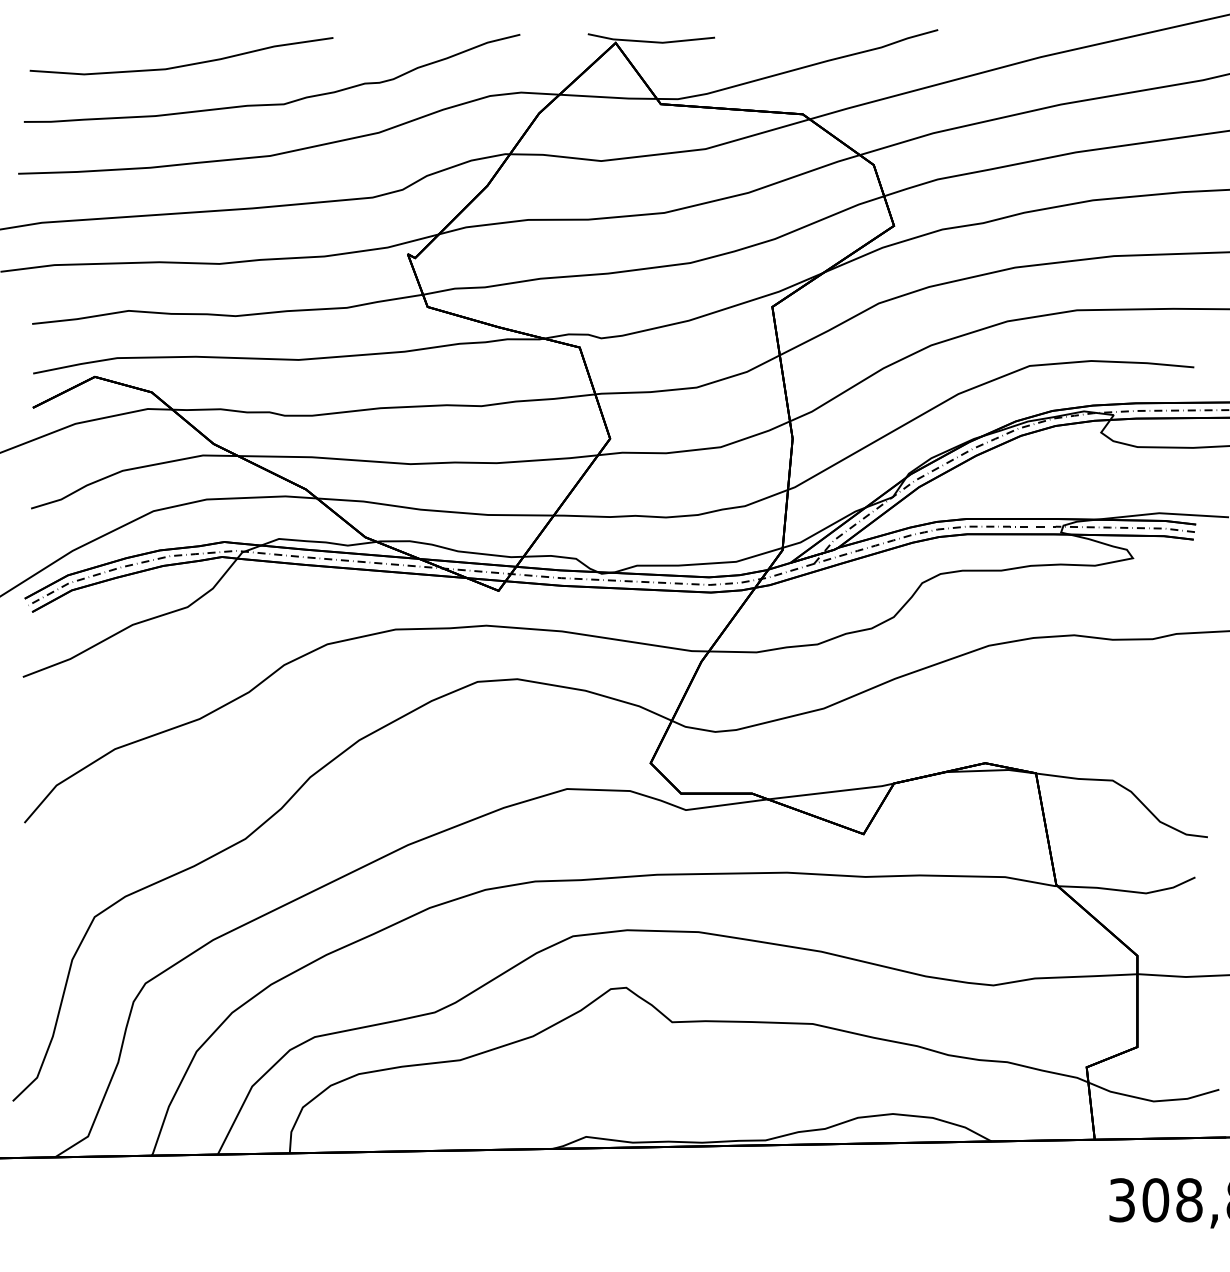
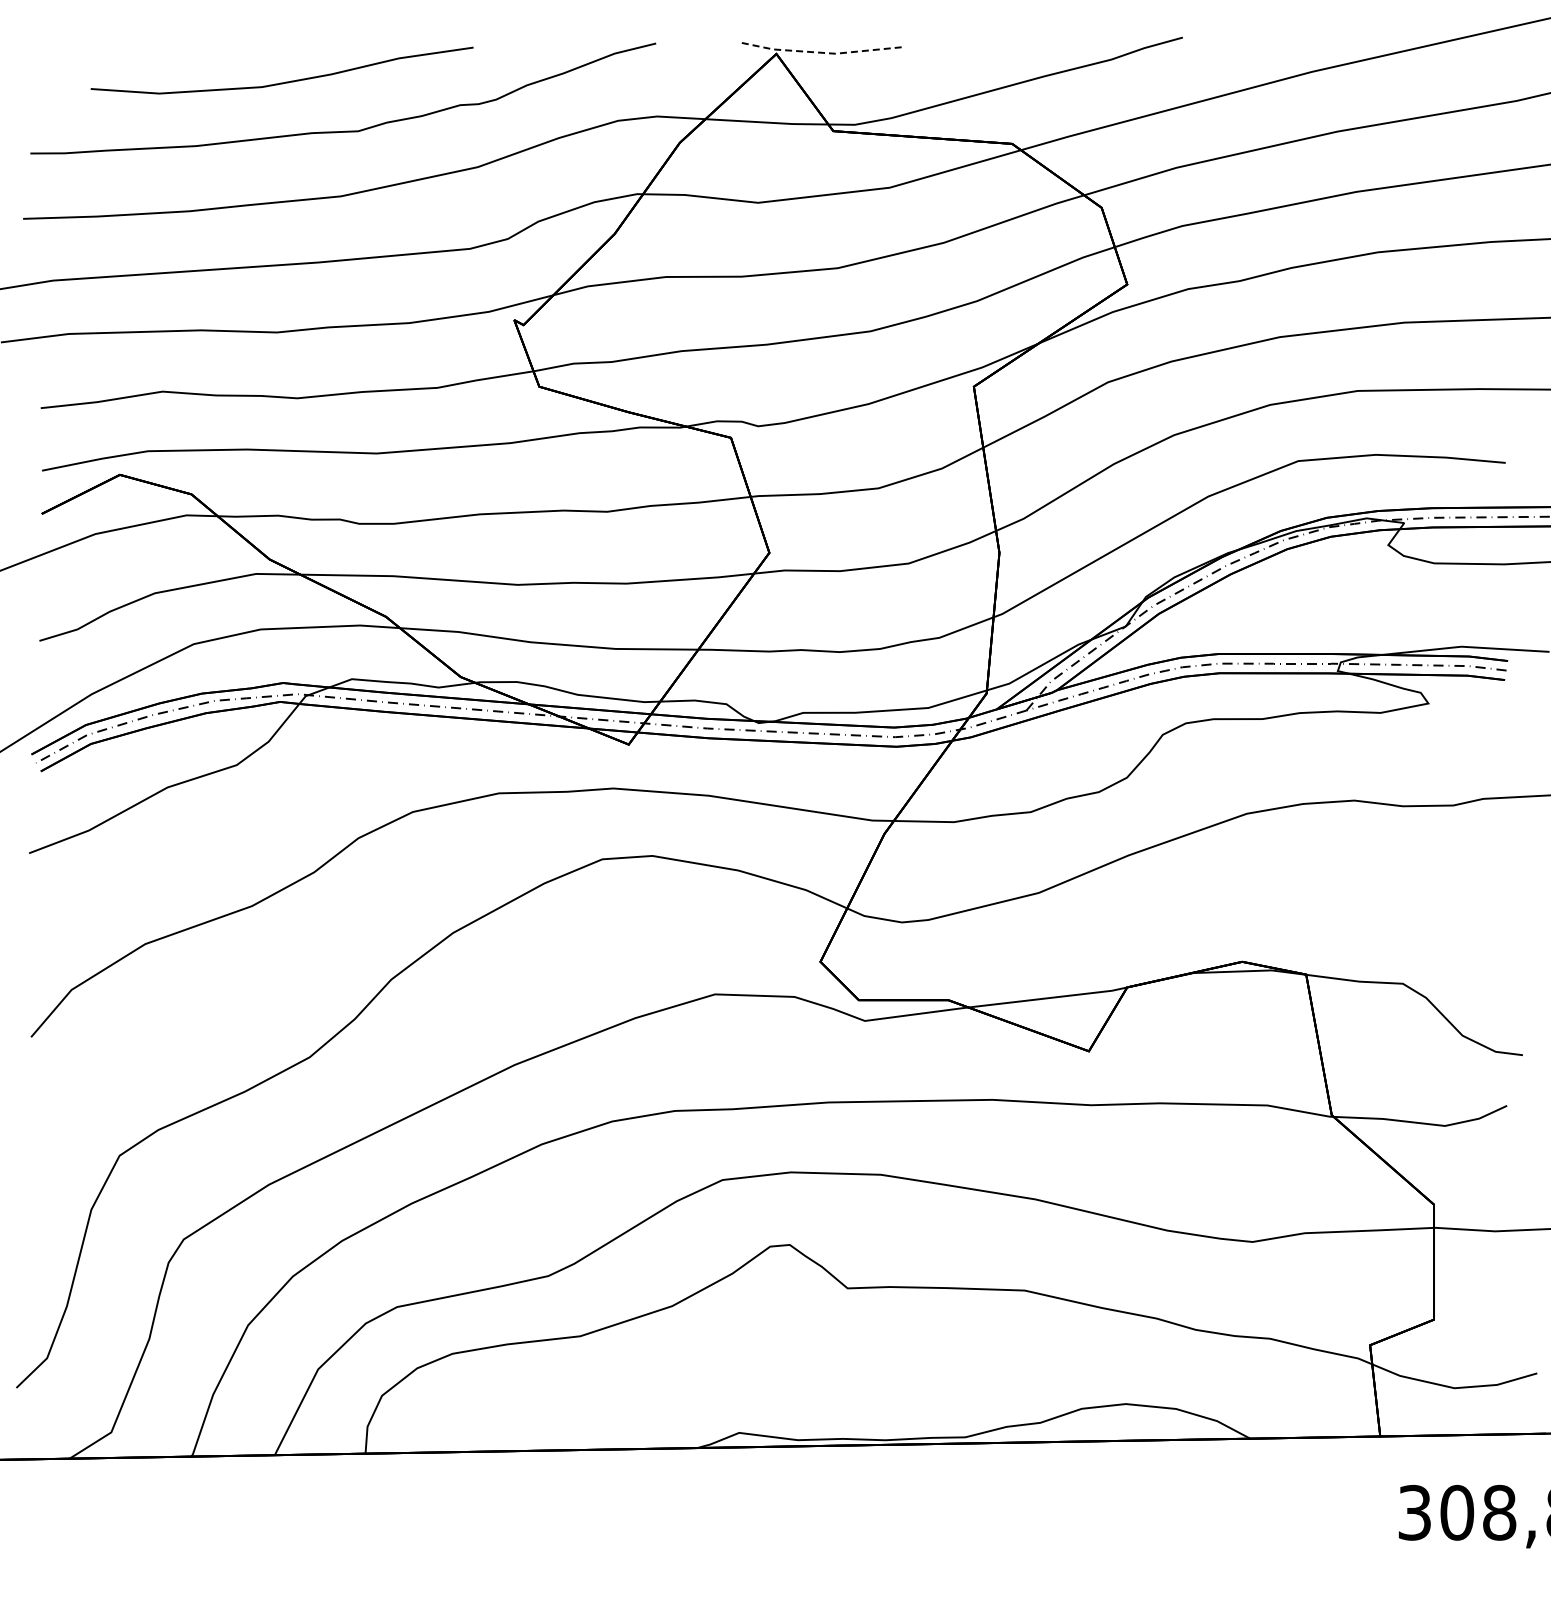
line: (650, 41) -> (820, 52), solid -> dashed
curve: (184, 64) -> (285, 81), moved

